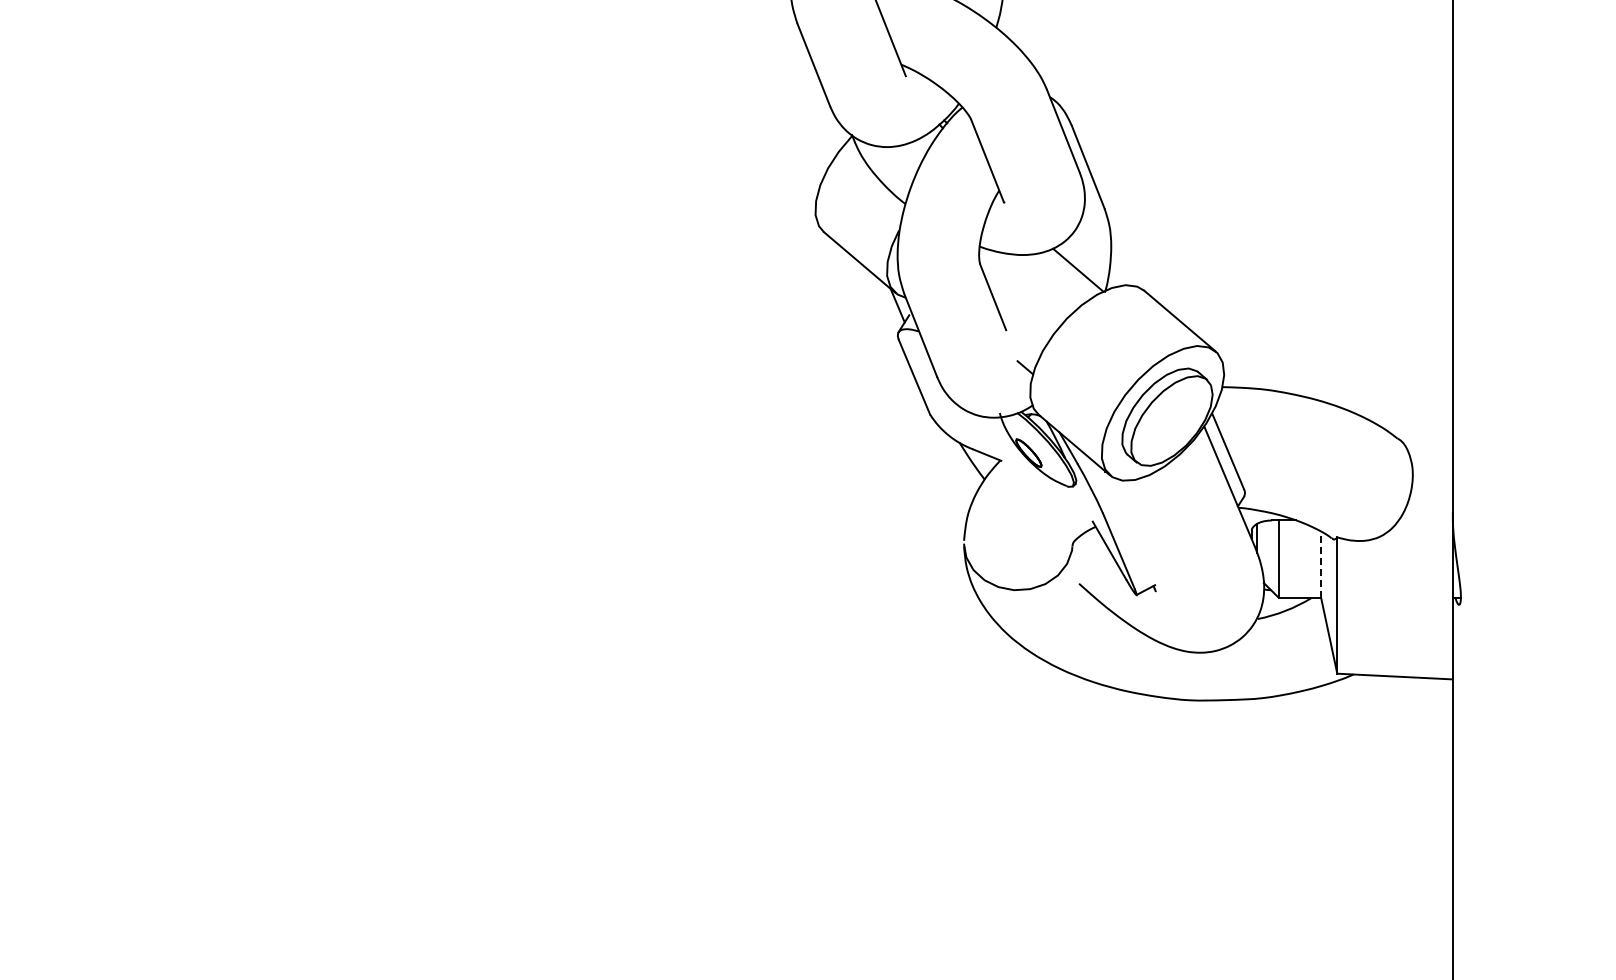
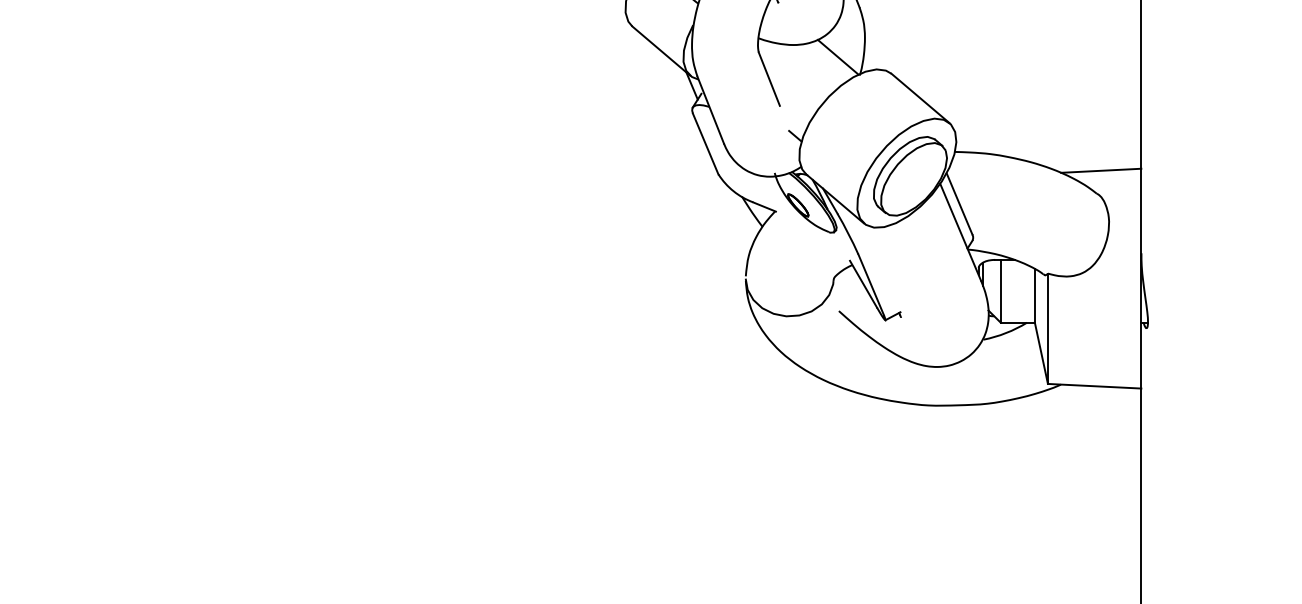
line: (1402, 409) -> (1100, 170), added
line: (1321, 564) -> (1035, 295), dashed -> solid

